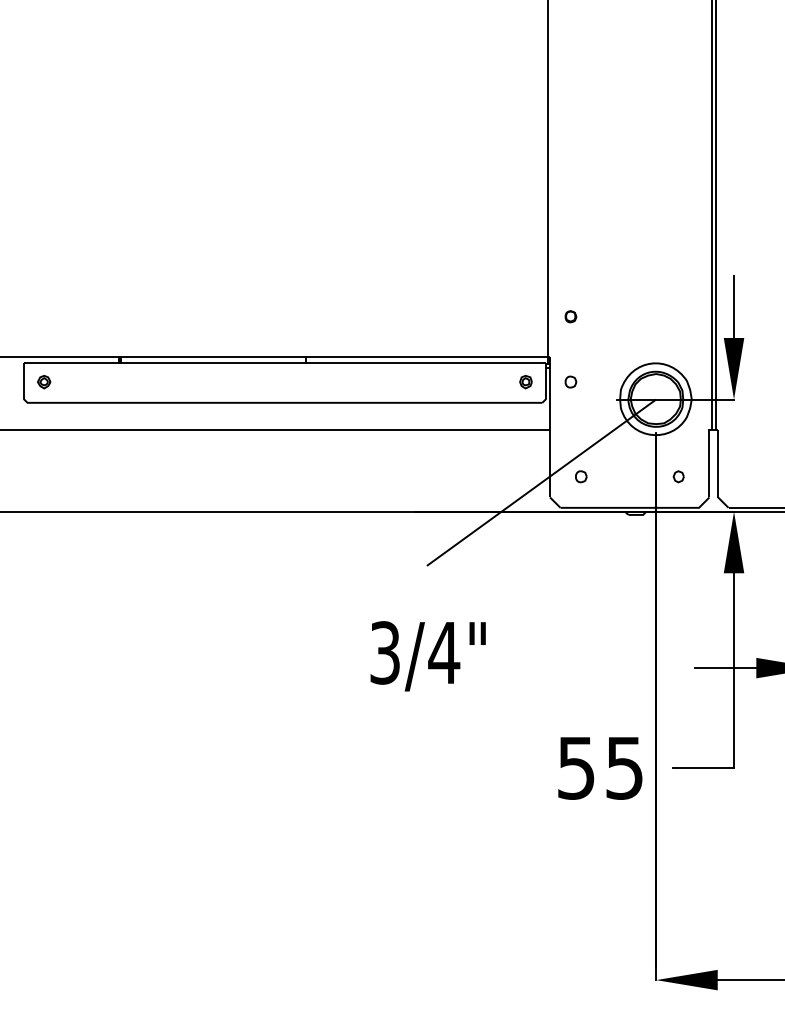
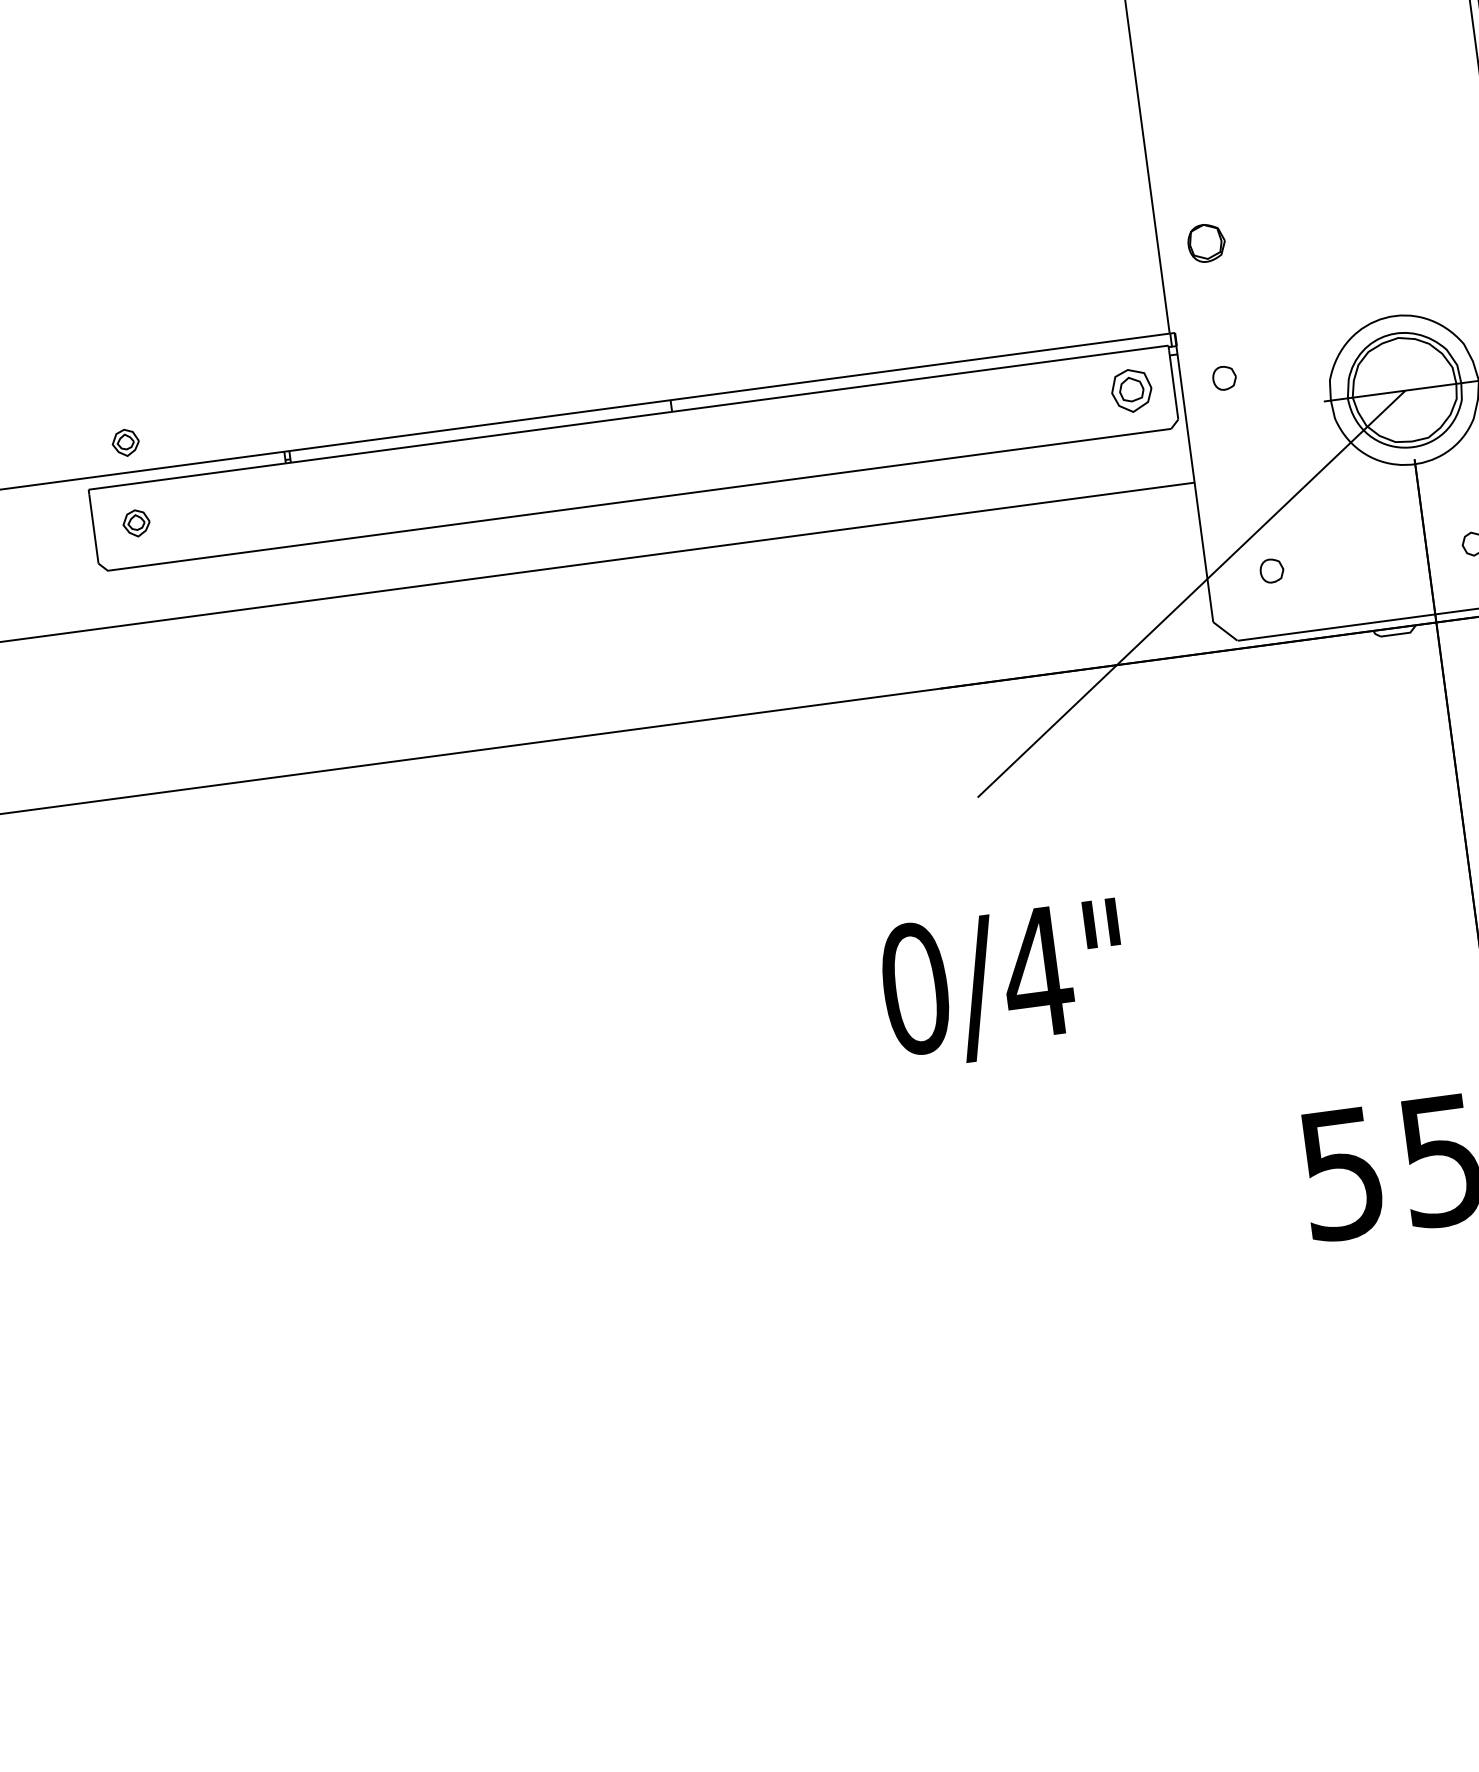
part: (570, 316) -> (1205, 242), size x1.6
part: (44, 342) -> (126, 441), added
part: (525, 381) -> (1130, 389), size x1.6
text: (385, 652) -> (916, 987), 3/4" -> 0/4"

